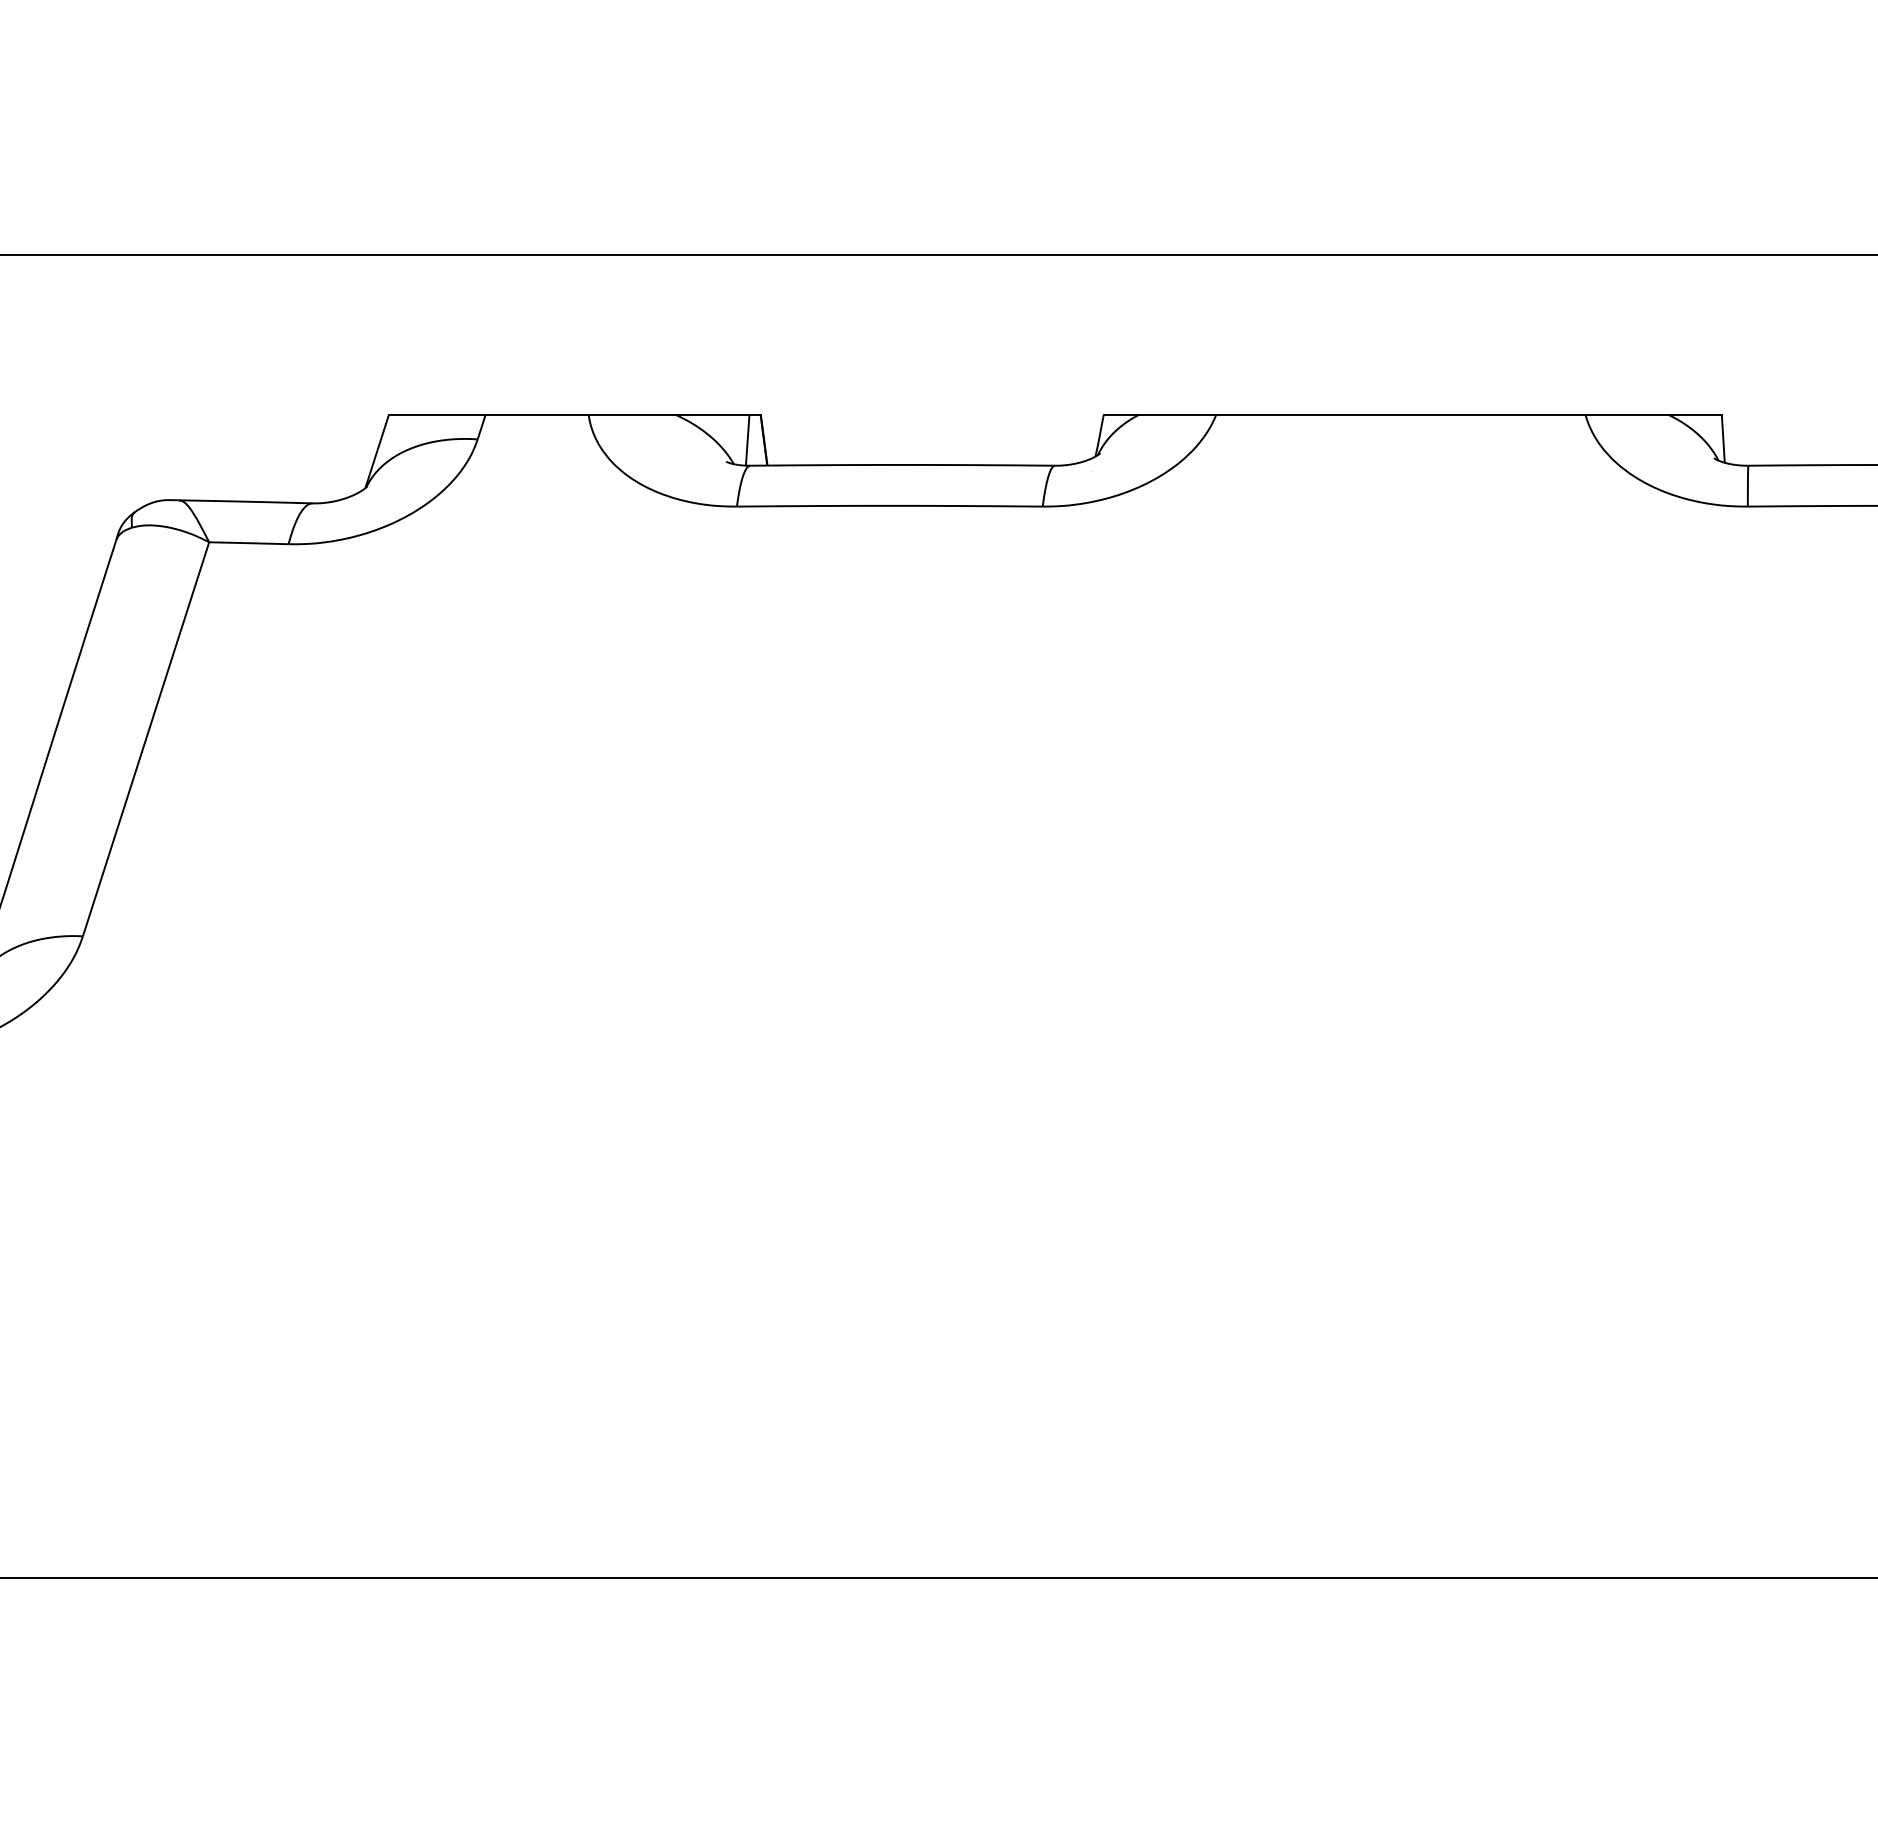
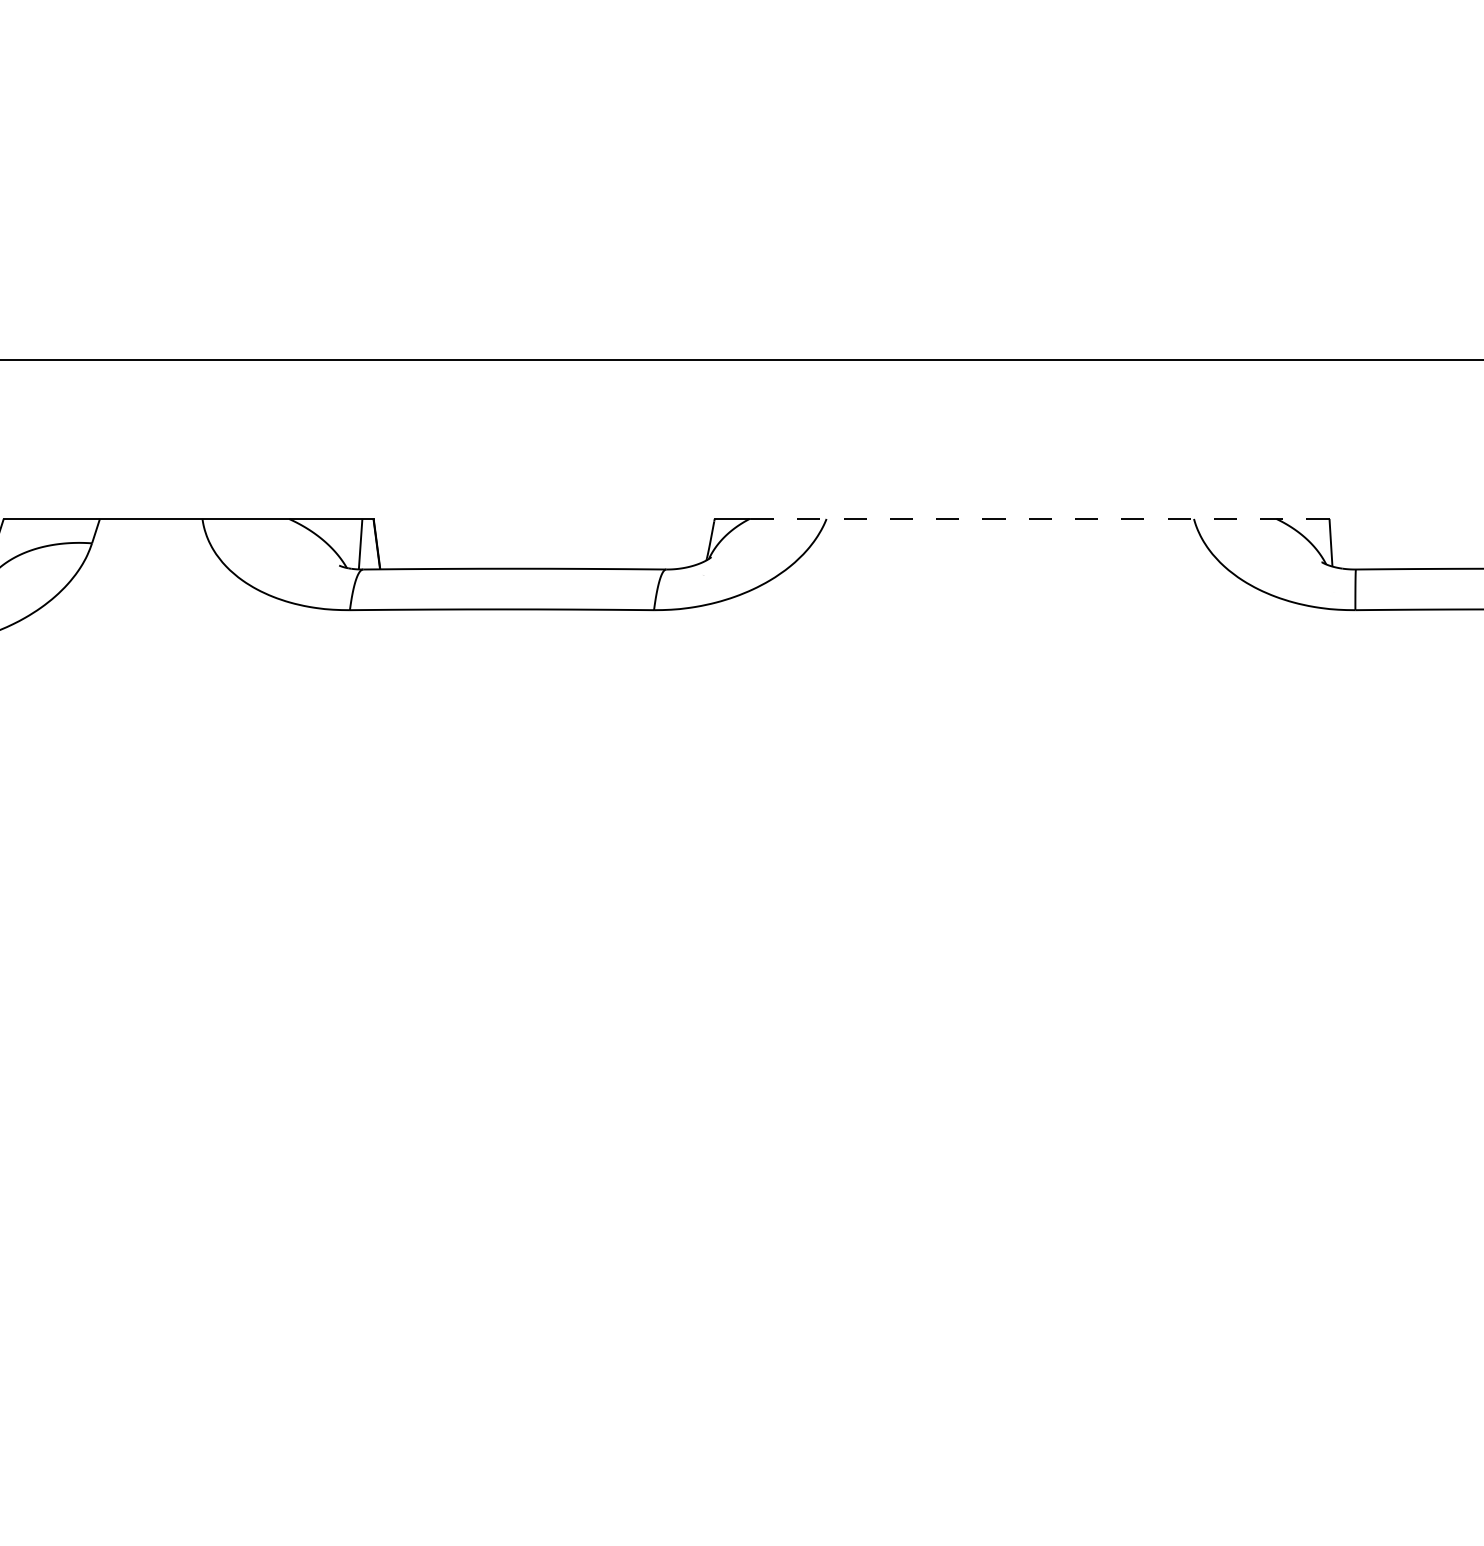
line: (1430, 414) -> (1039, 518), solid -> dashed

